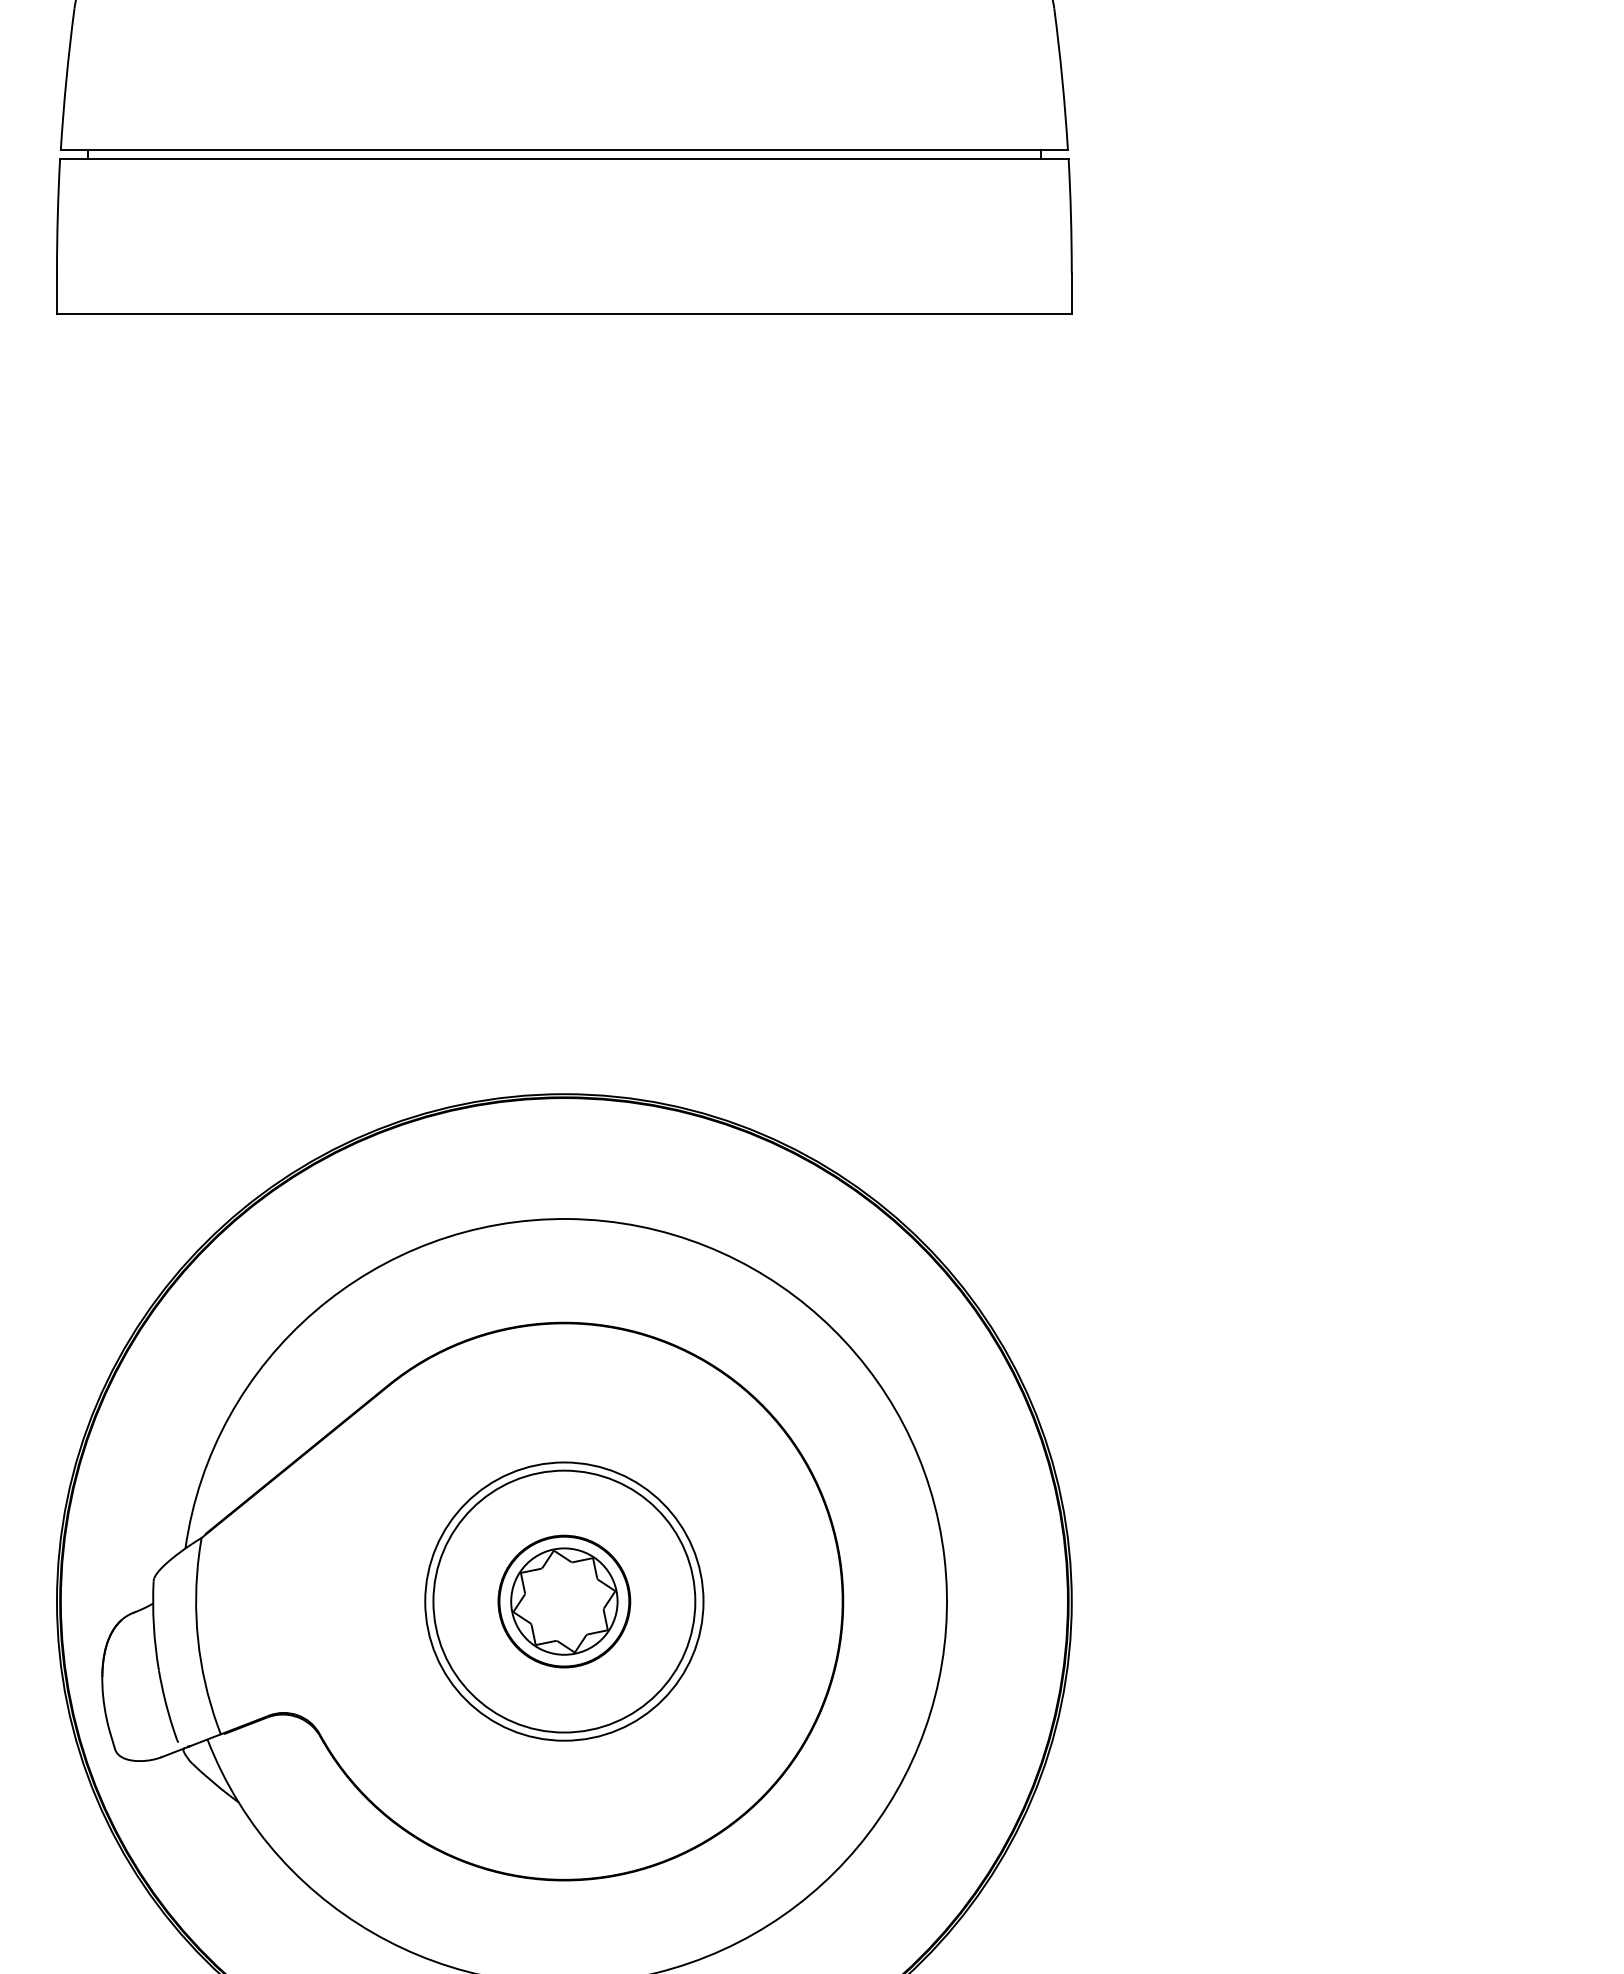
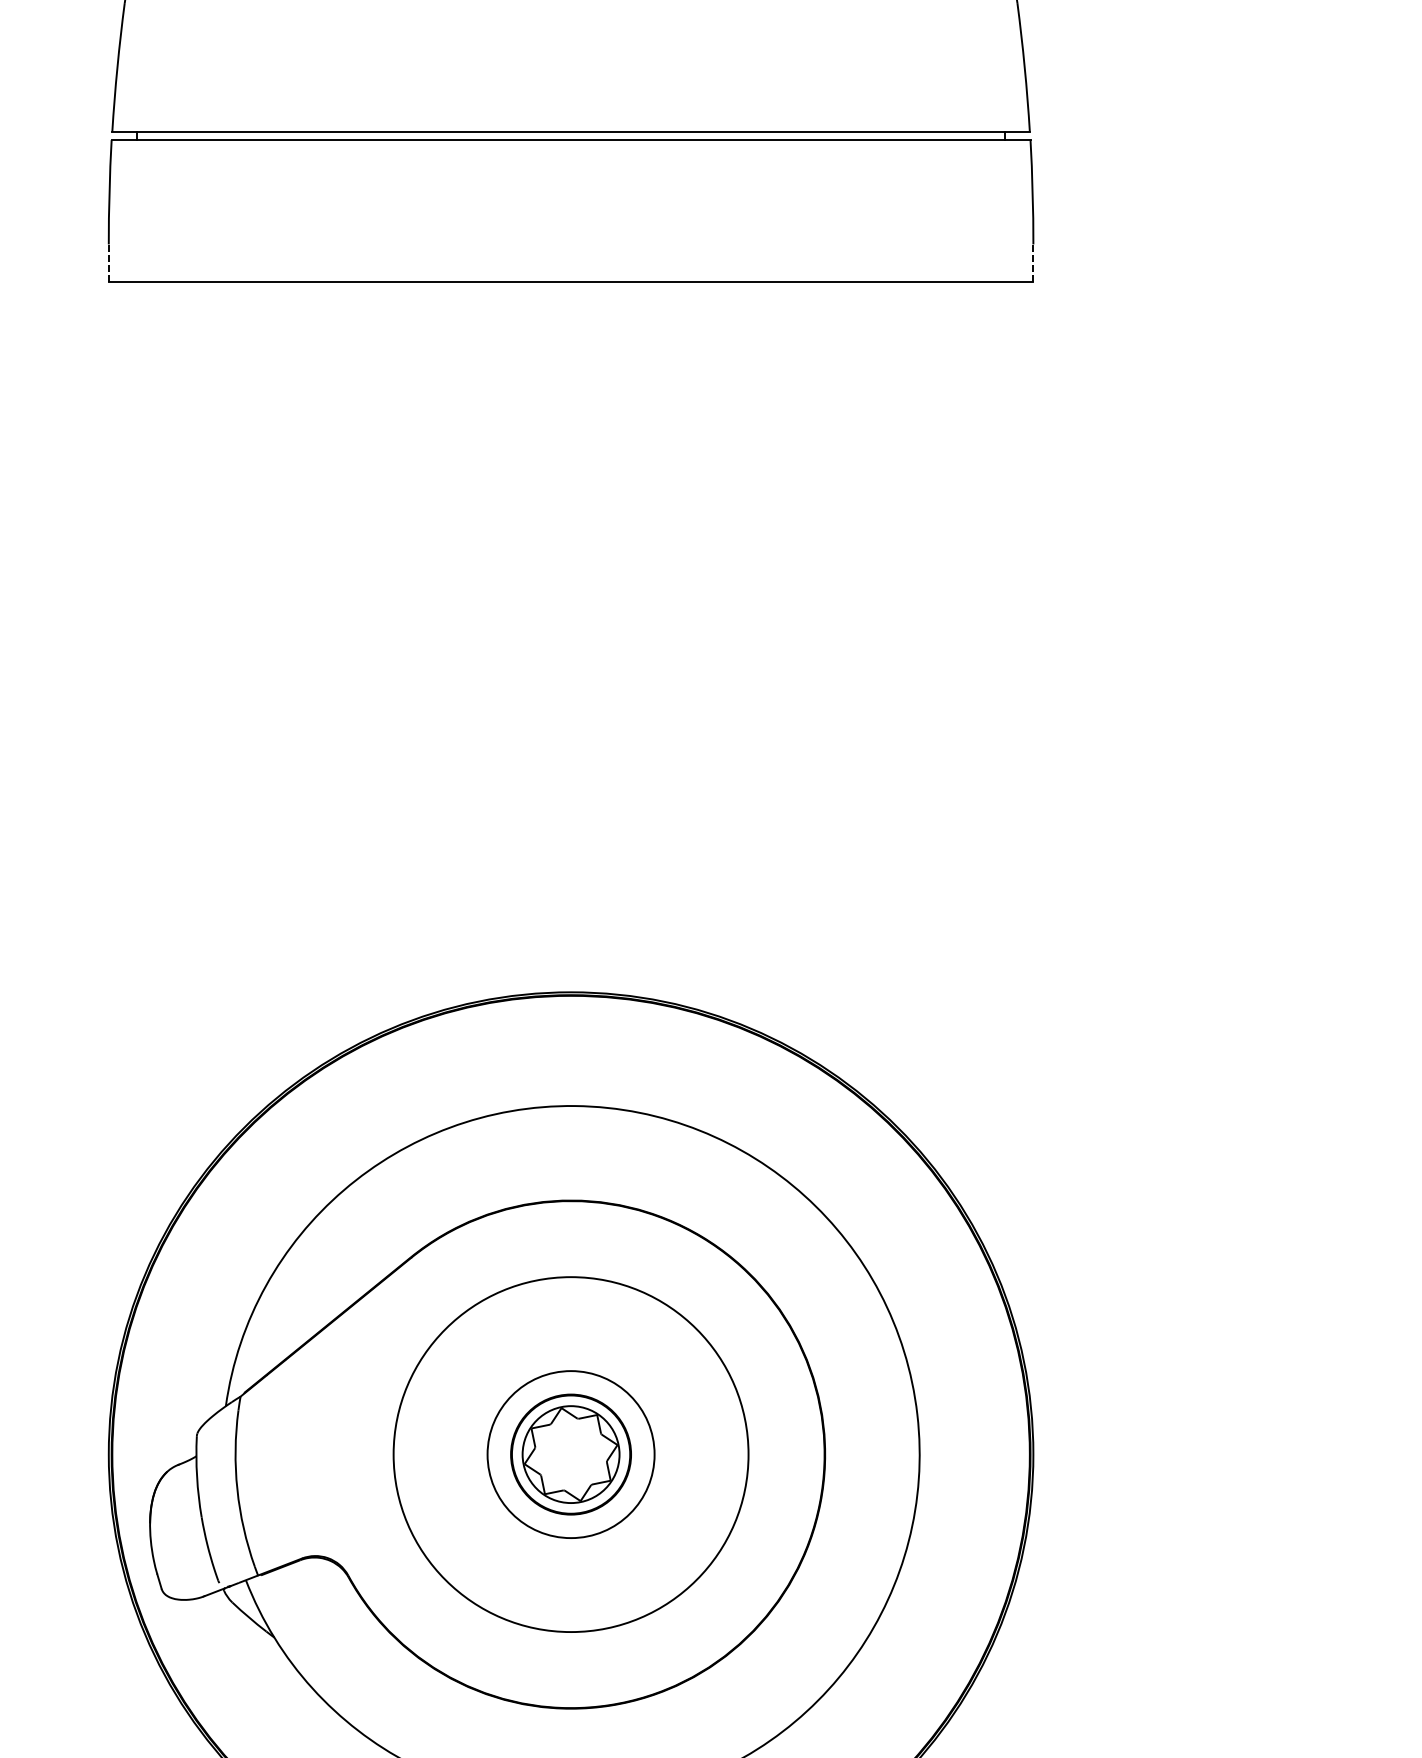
line: (56, 293) -> (108, 262), solid -> dashed
line: (1071, 293) -> (1033, 262), solid -> dashed
circle: (564, 1601) -> (571, 1454), size x0.7
circle: (564, 1601) -> (571, 1454), size x1.4

